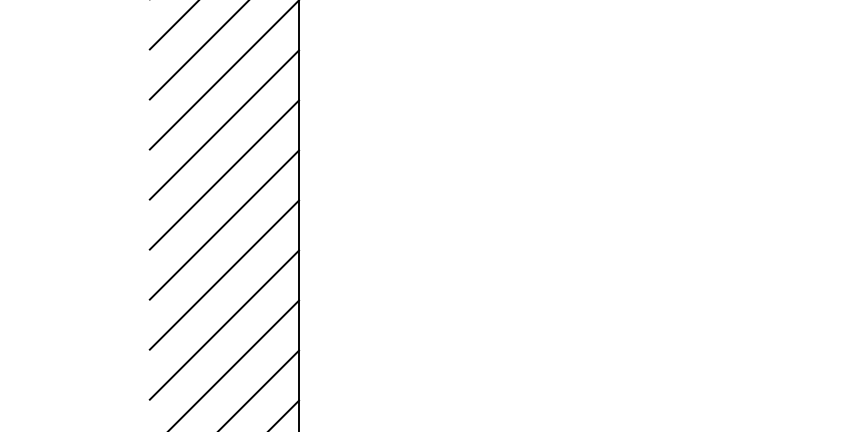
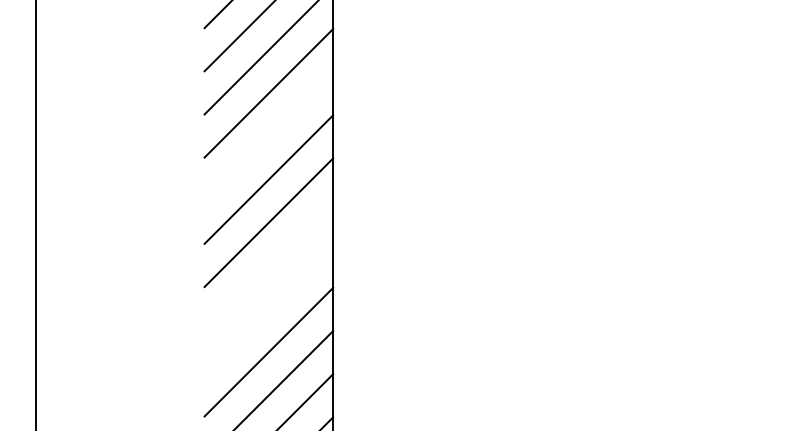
line: (223, 125) -> (268, 136), removed
line: (223, 274) -> (268, 265), removed
line: (223, 324) -> (268, 308), removed

